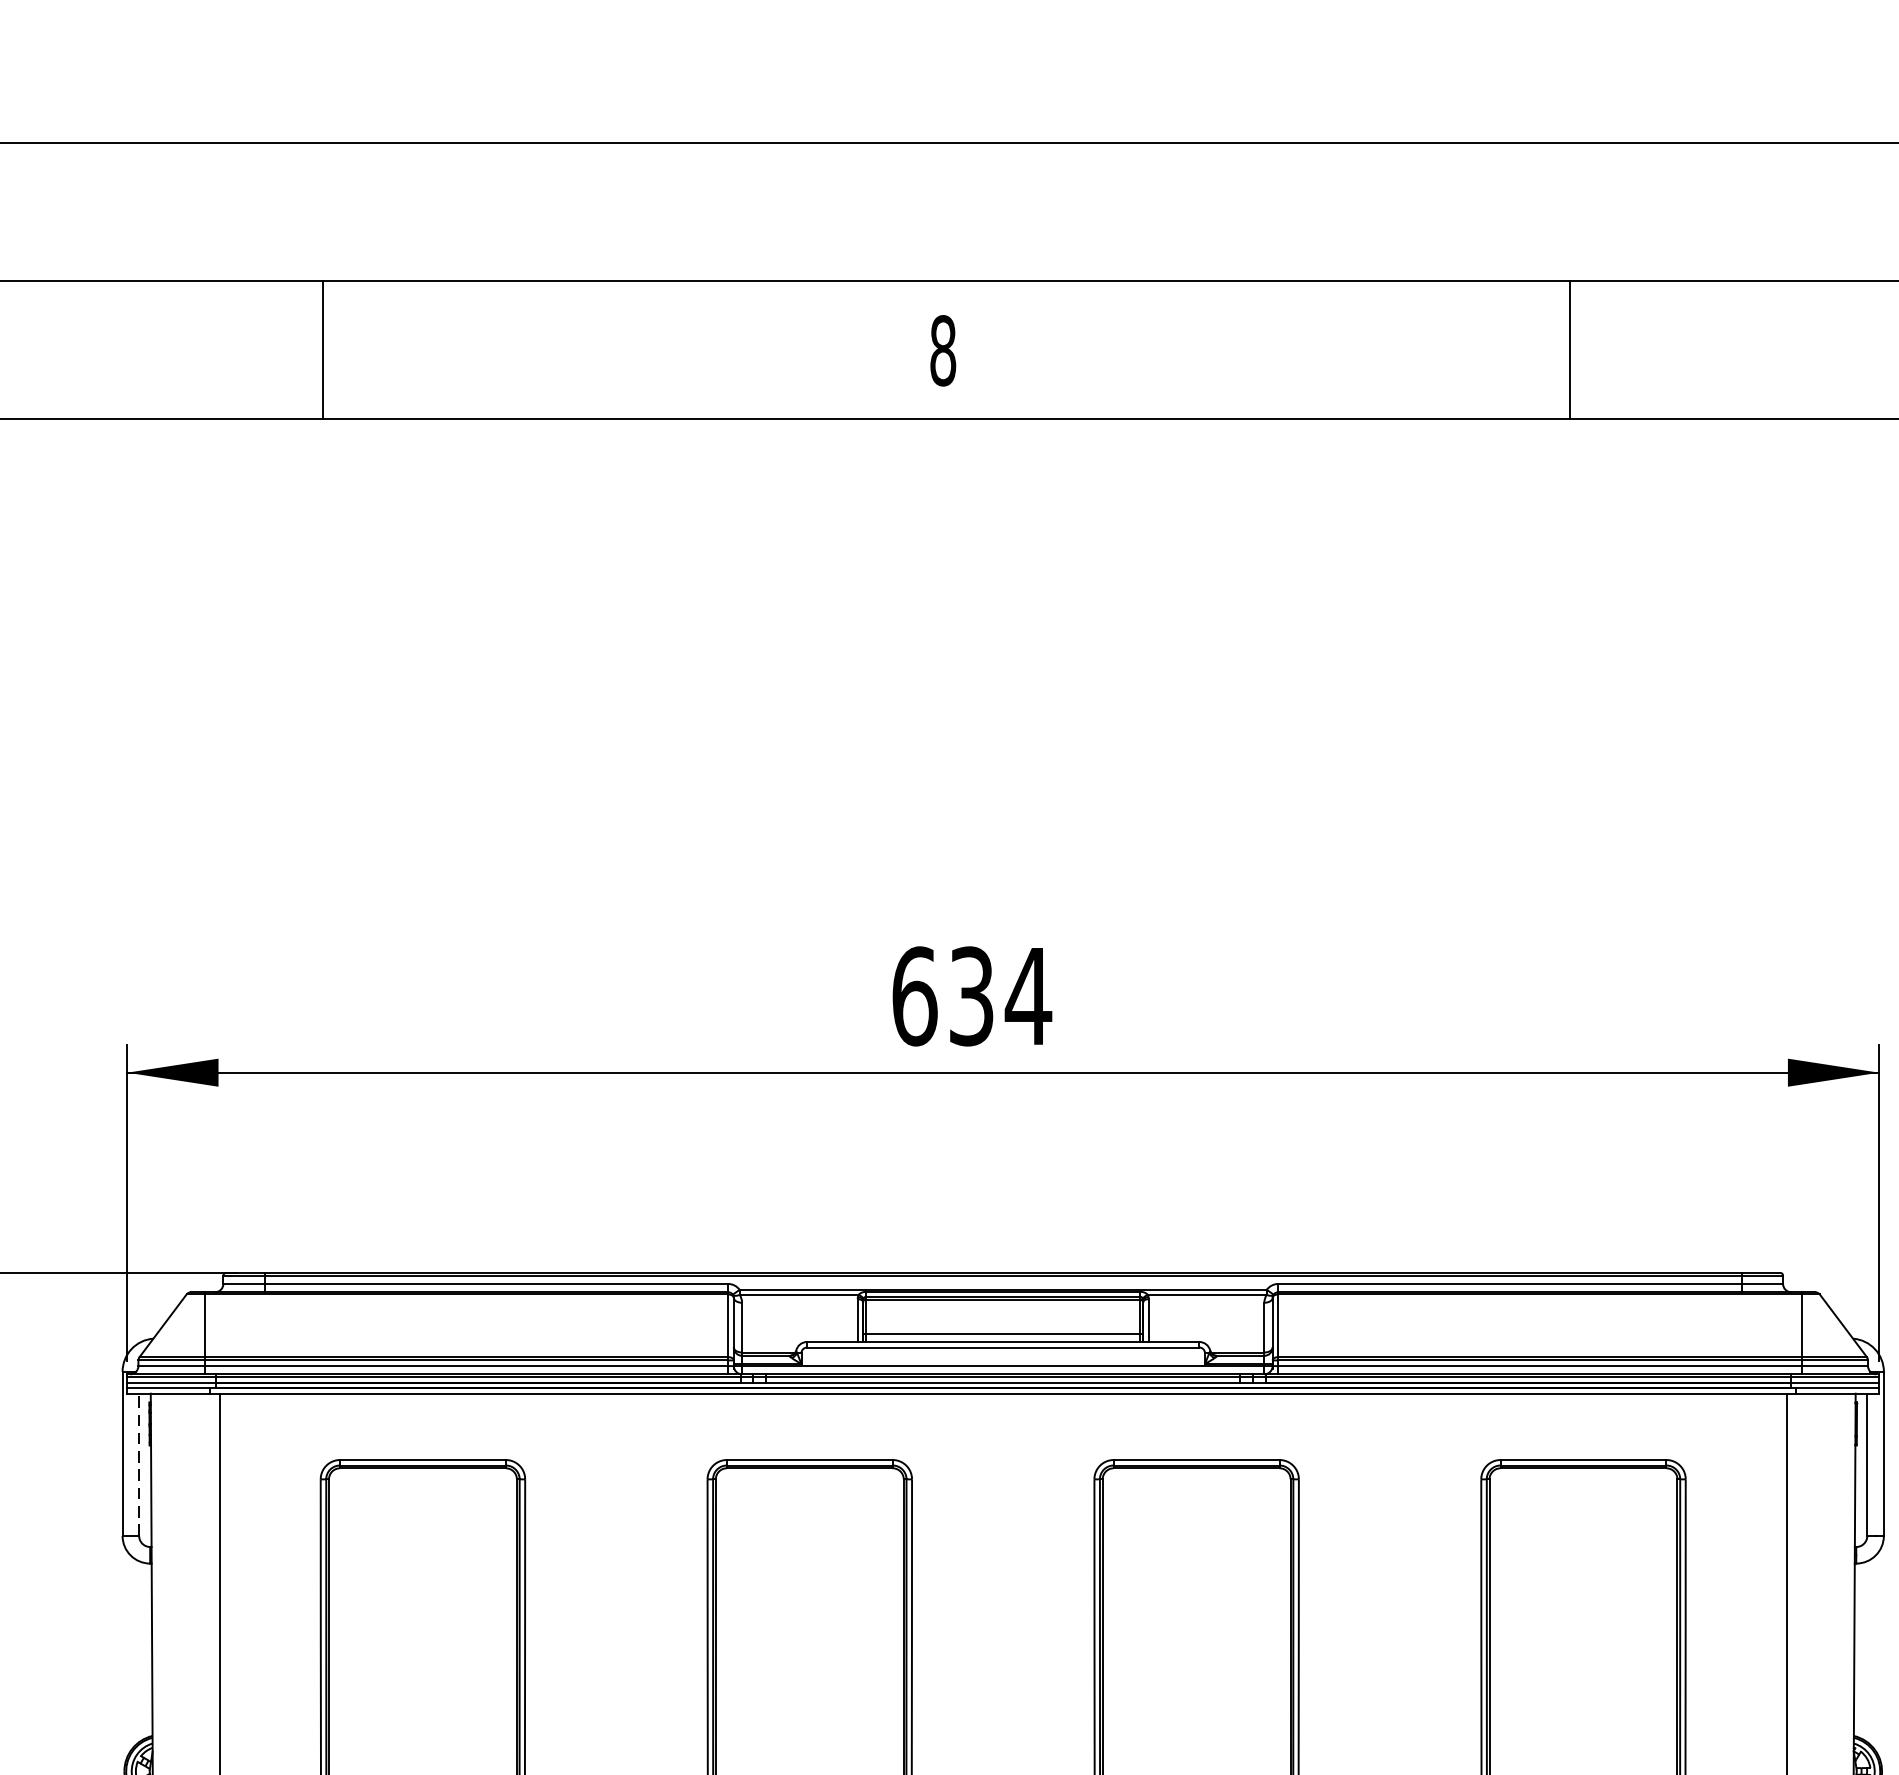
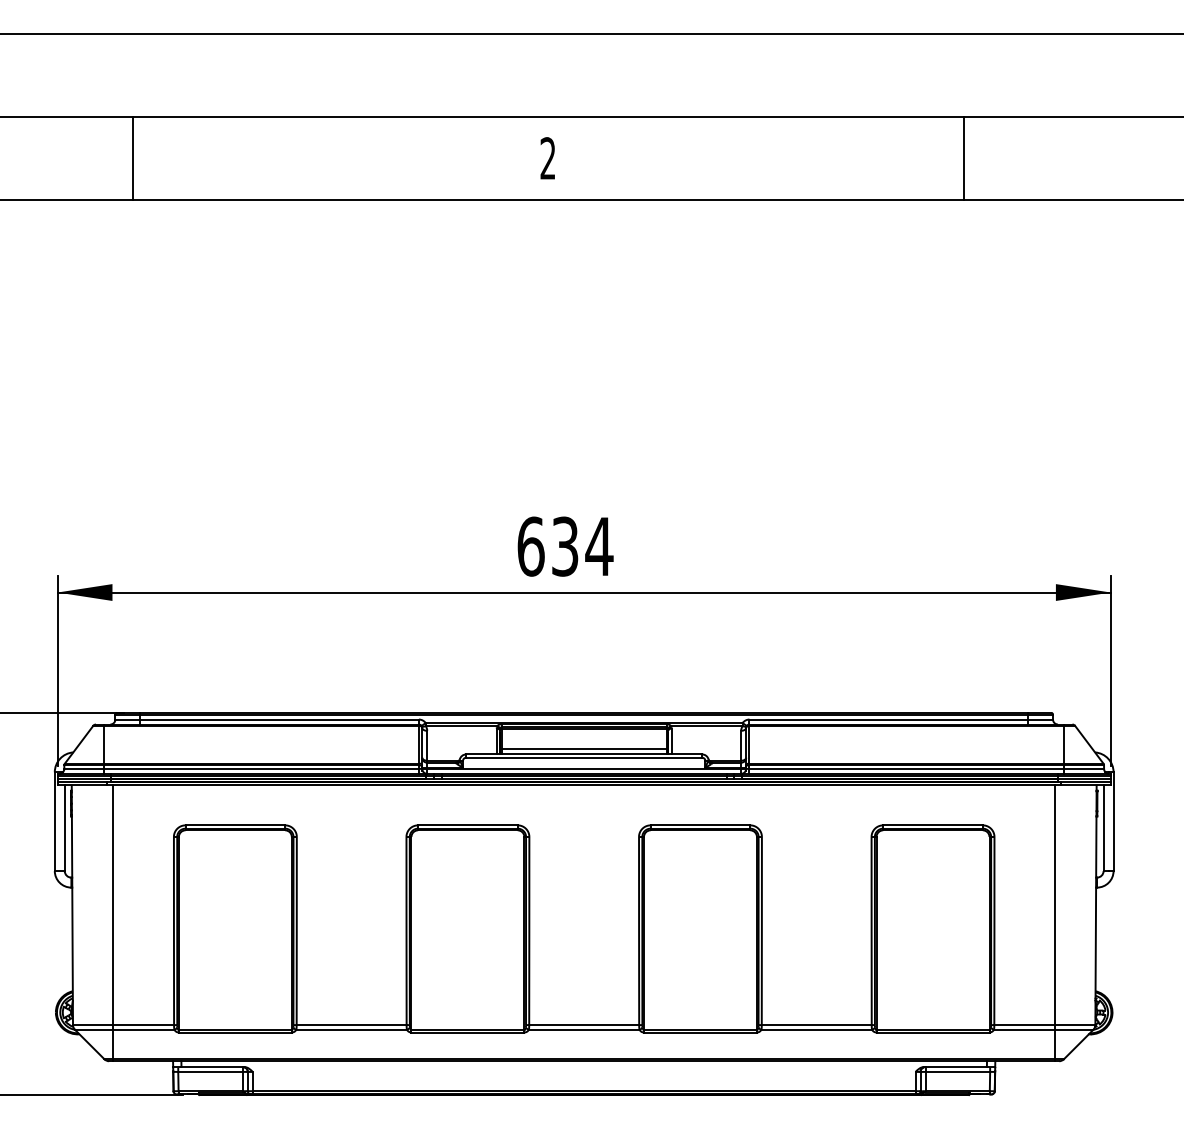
line: (323, 349) -> (133, 157), moved
line: (1569, 349) -> (963, 157), moved
text: (942, 350) -> (547, 158), 8 -> 2
line: (138, 1465) -> (64, 828), dashed -> solid

